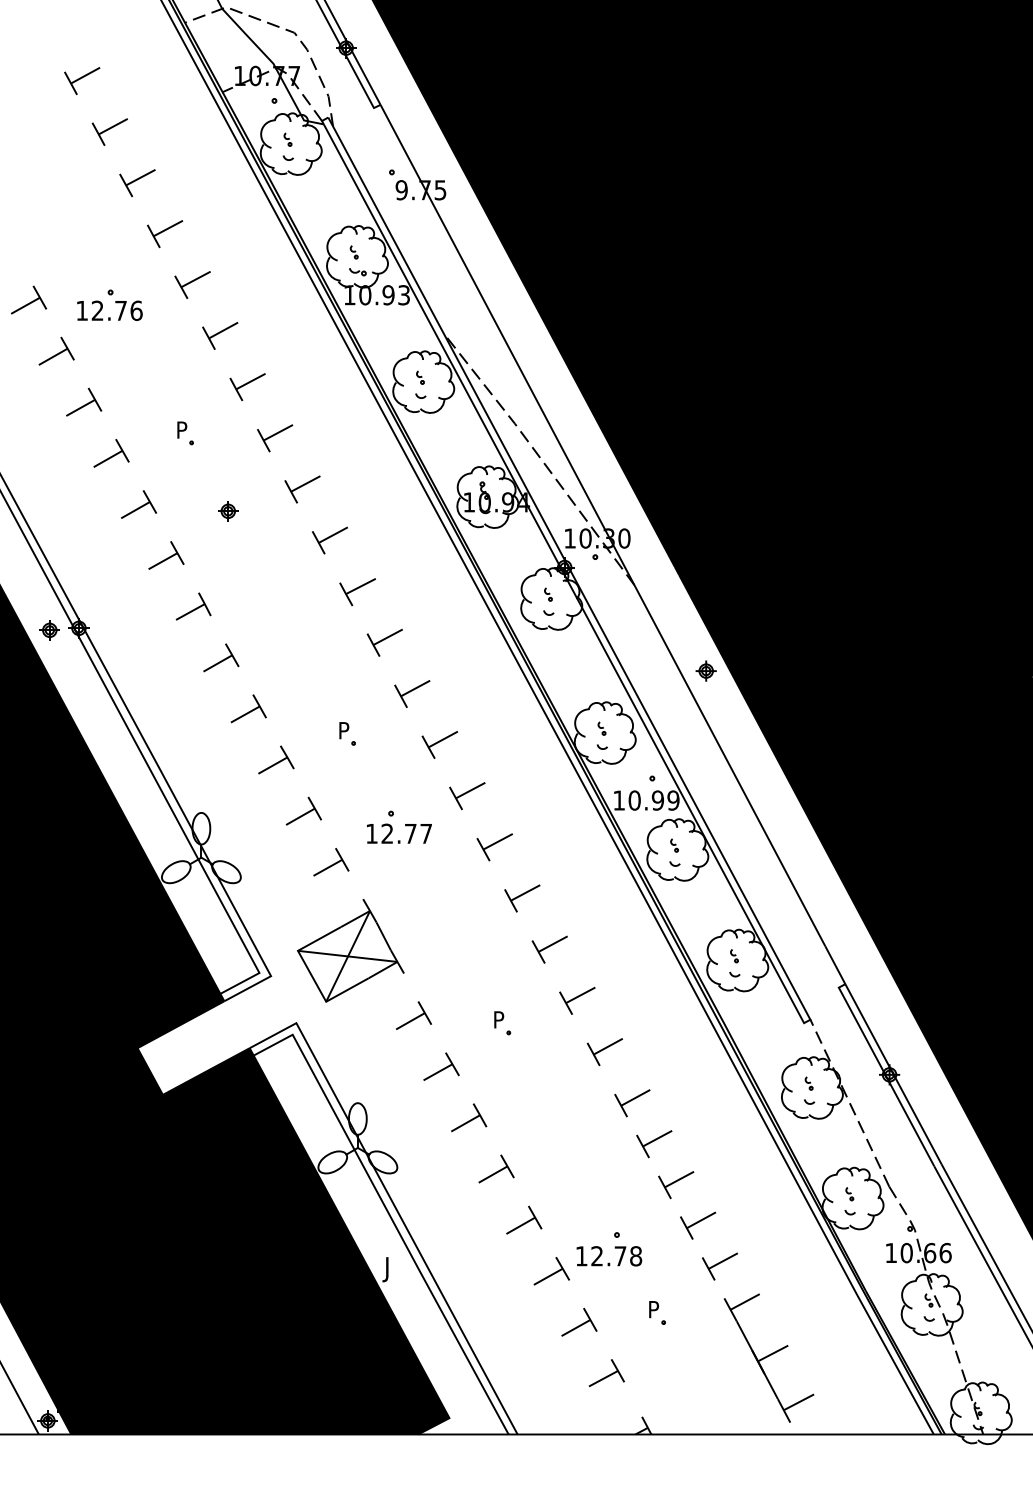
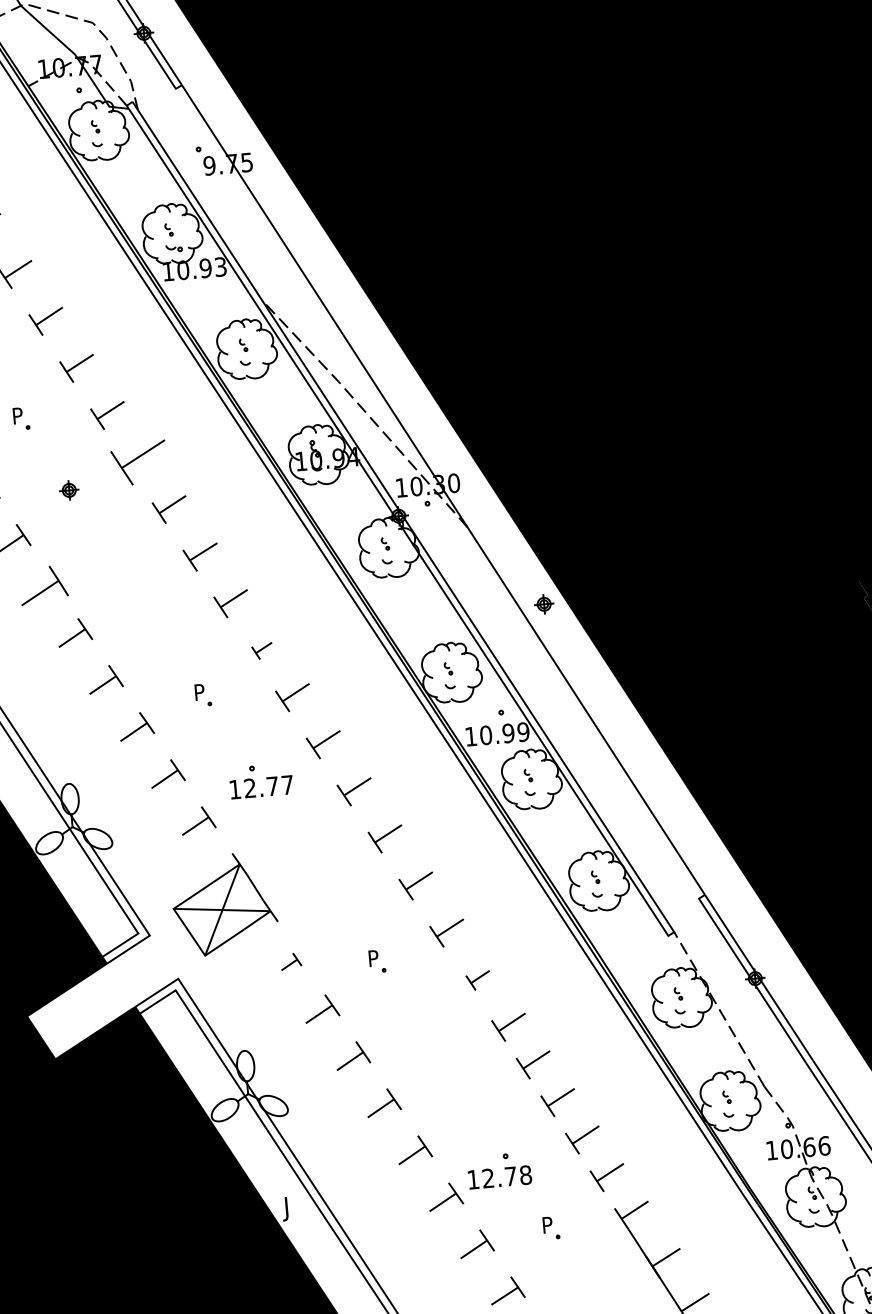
part: (302, 489) -> (139, 463), size x1.6
part: (193, 606) -> (43, 585), size x1.4
part: (412, 693) -> (262, 650), size x0.6
part: (413, 1015) -> (290, 961), size x0.6
part: (604, 1052) -> (478, 981), size x0.7

